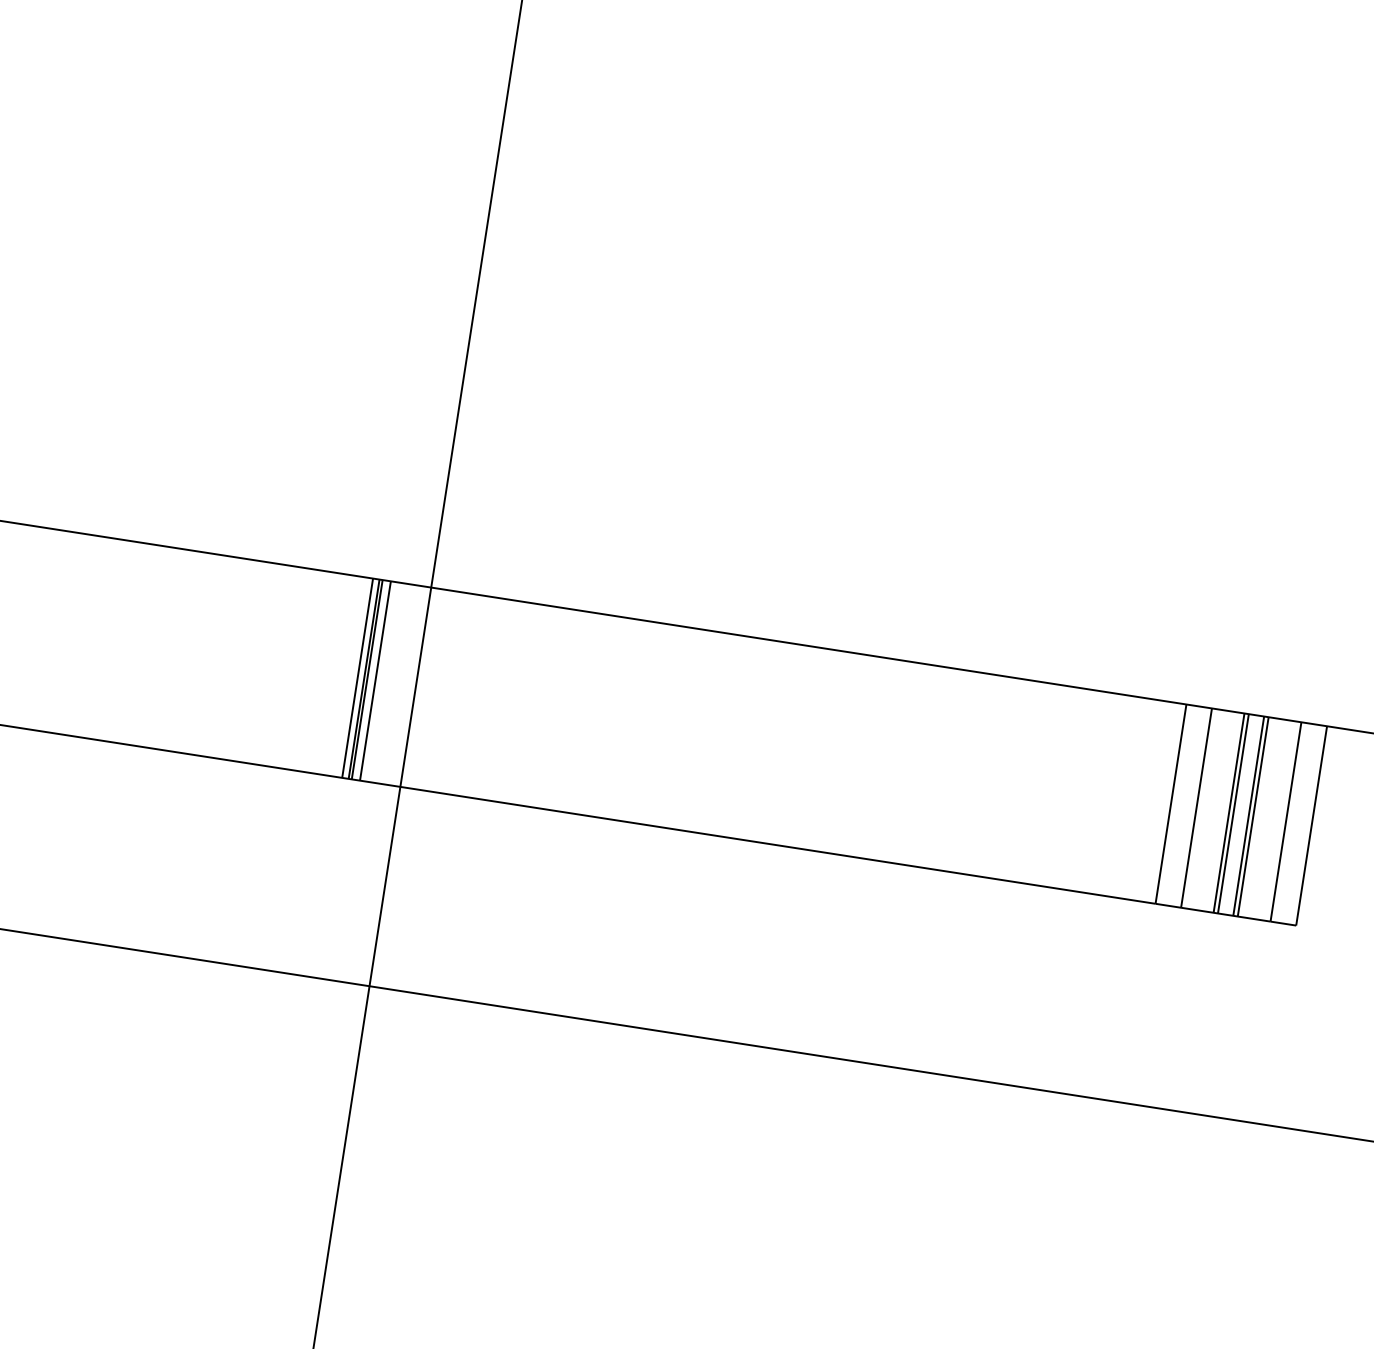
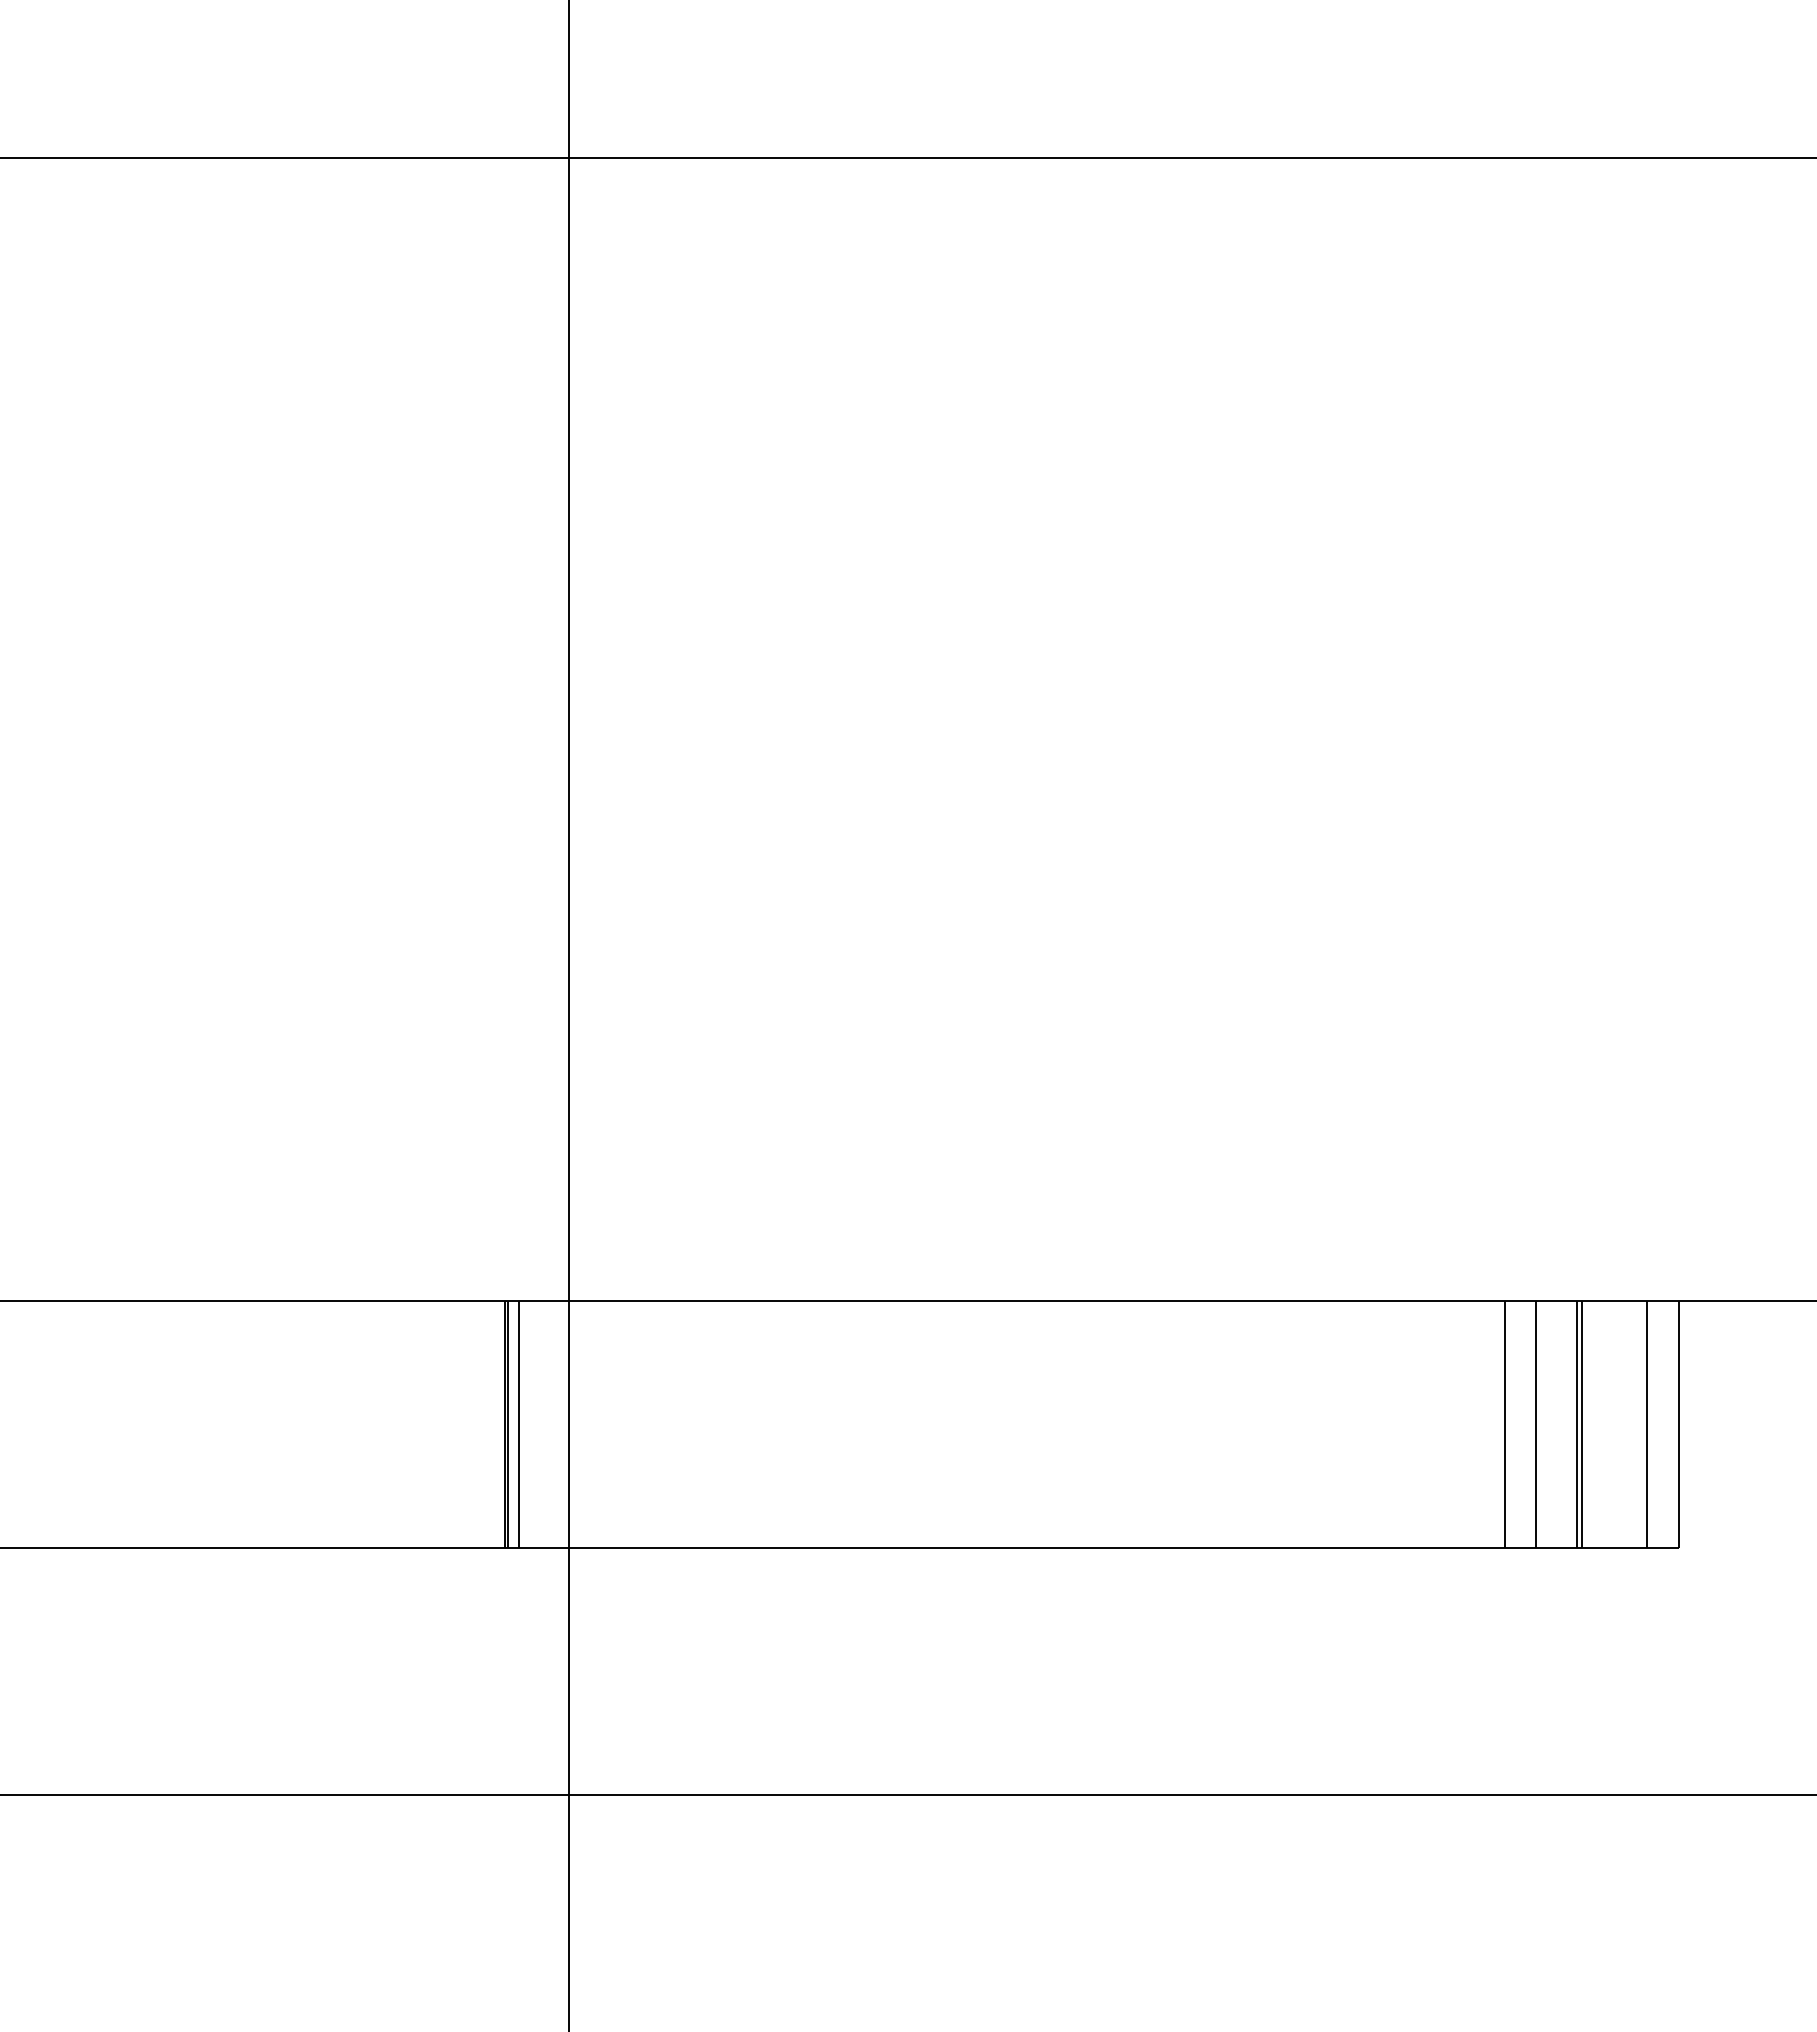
line: (357, 677) -> (496, 1423), removed
line: (1249, 815) -> (1601, 1423), removed
line: (1253, 816) -> (1606, 1423), removed

